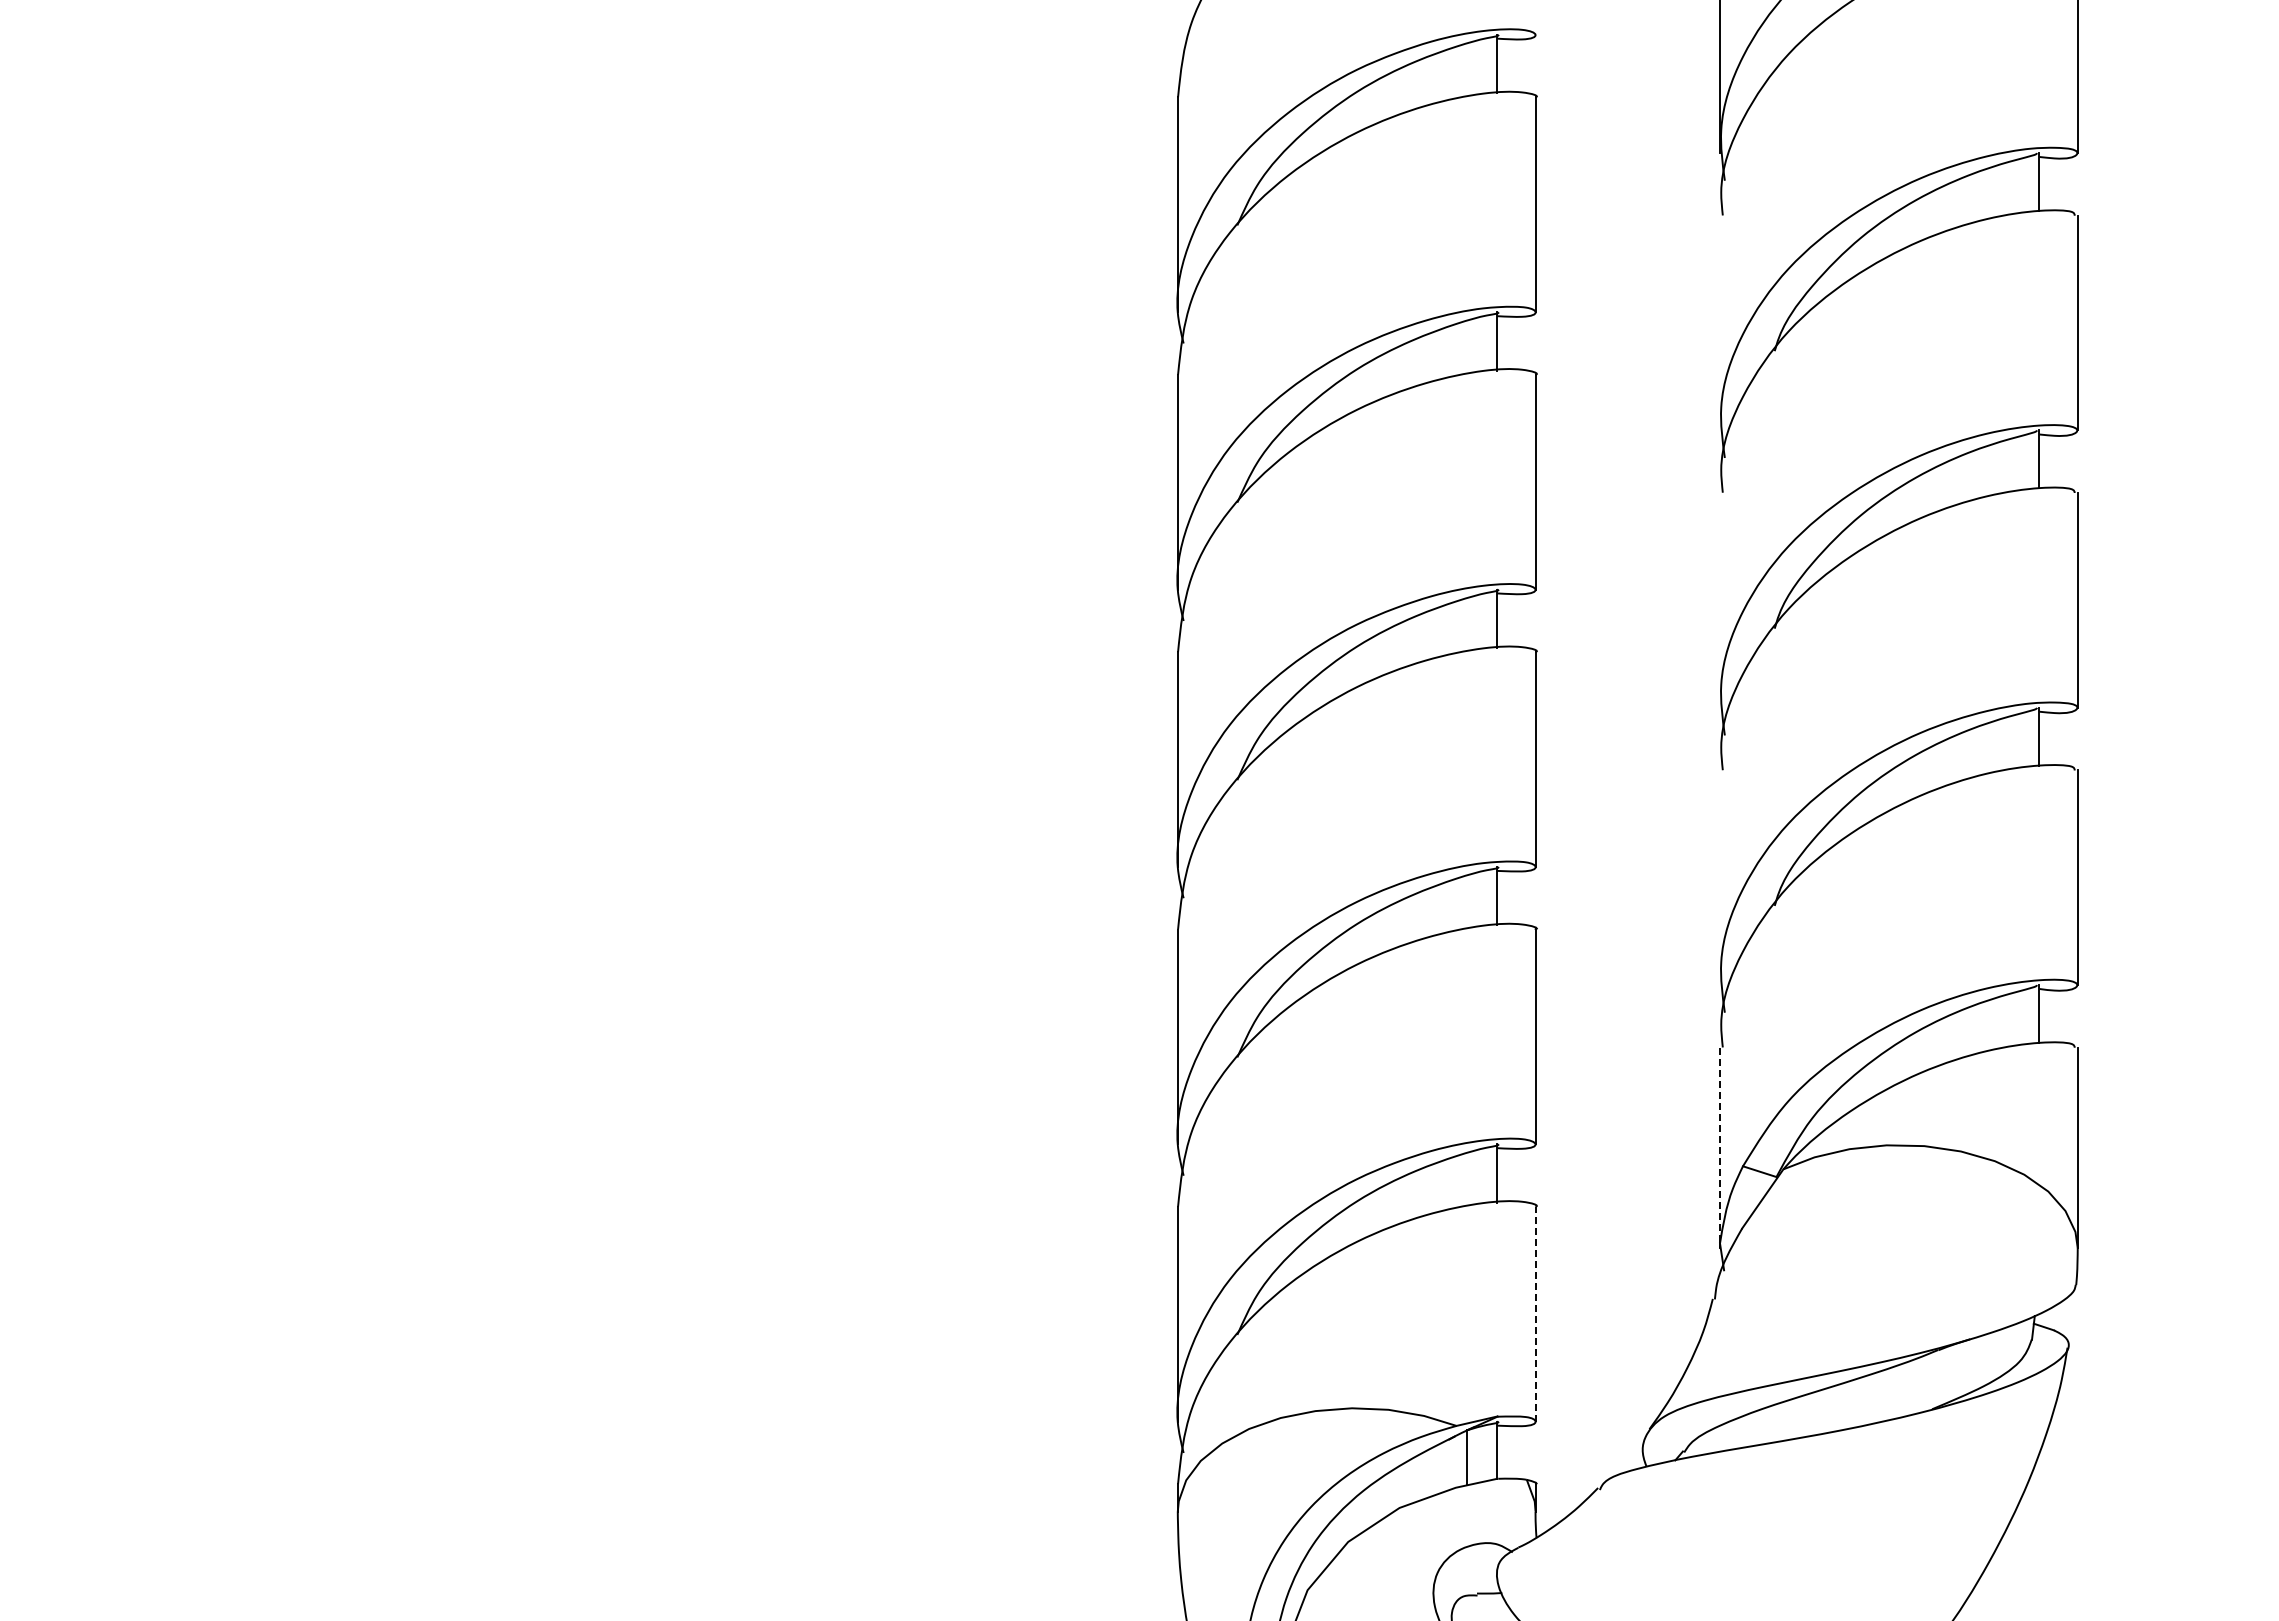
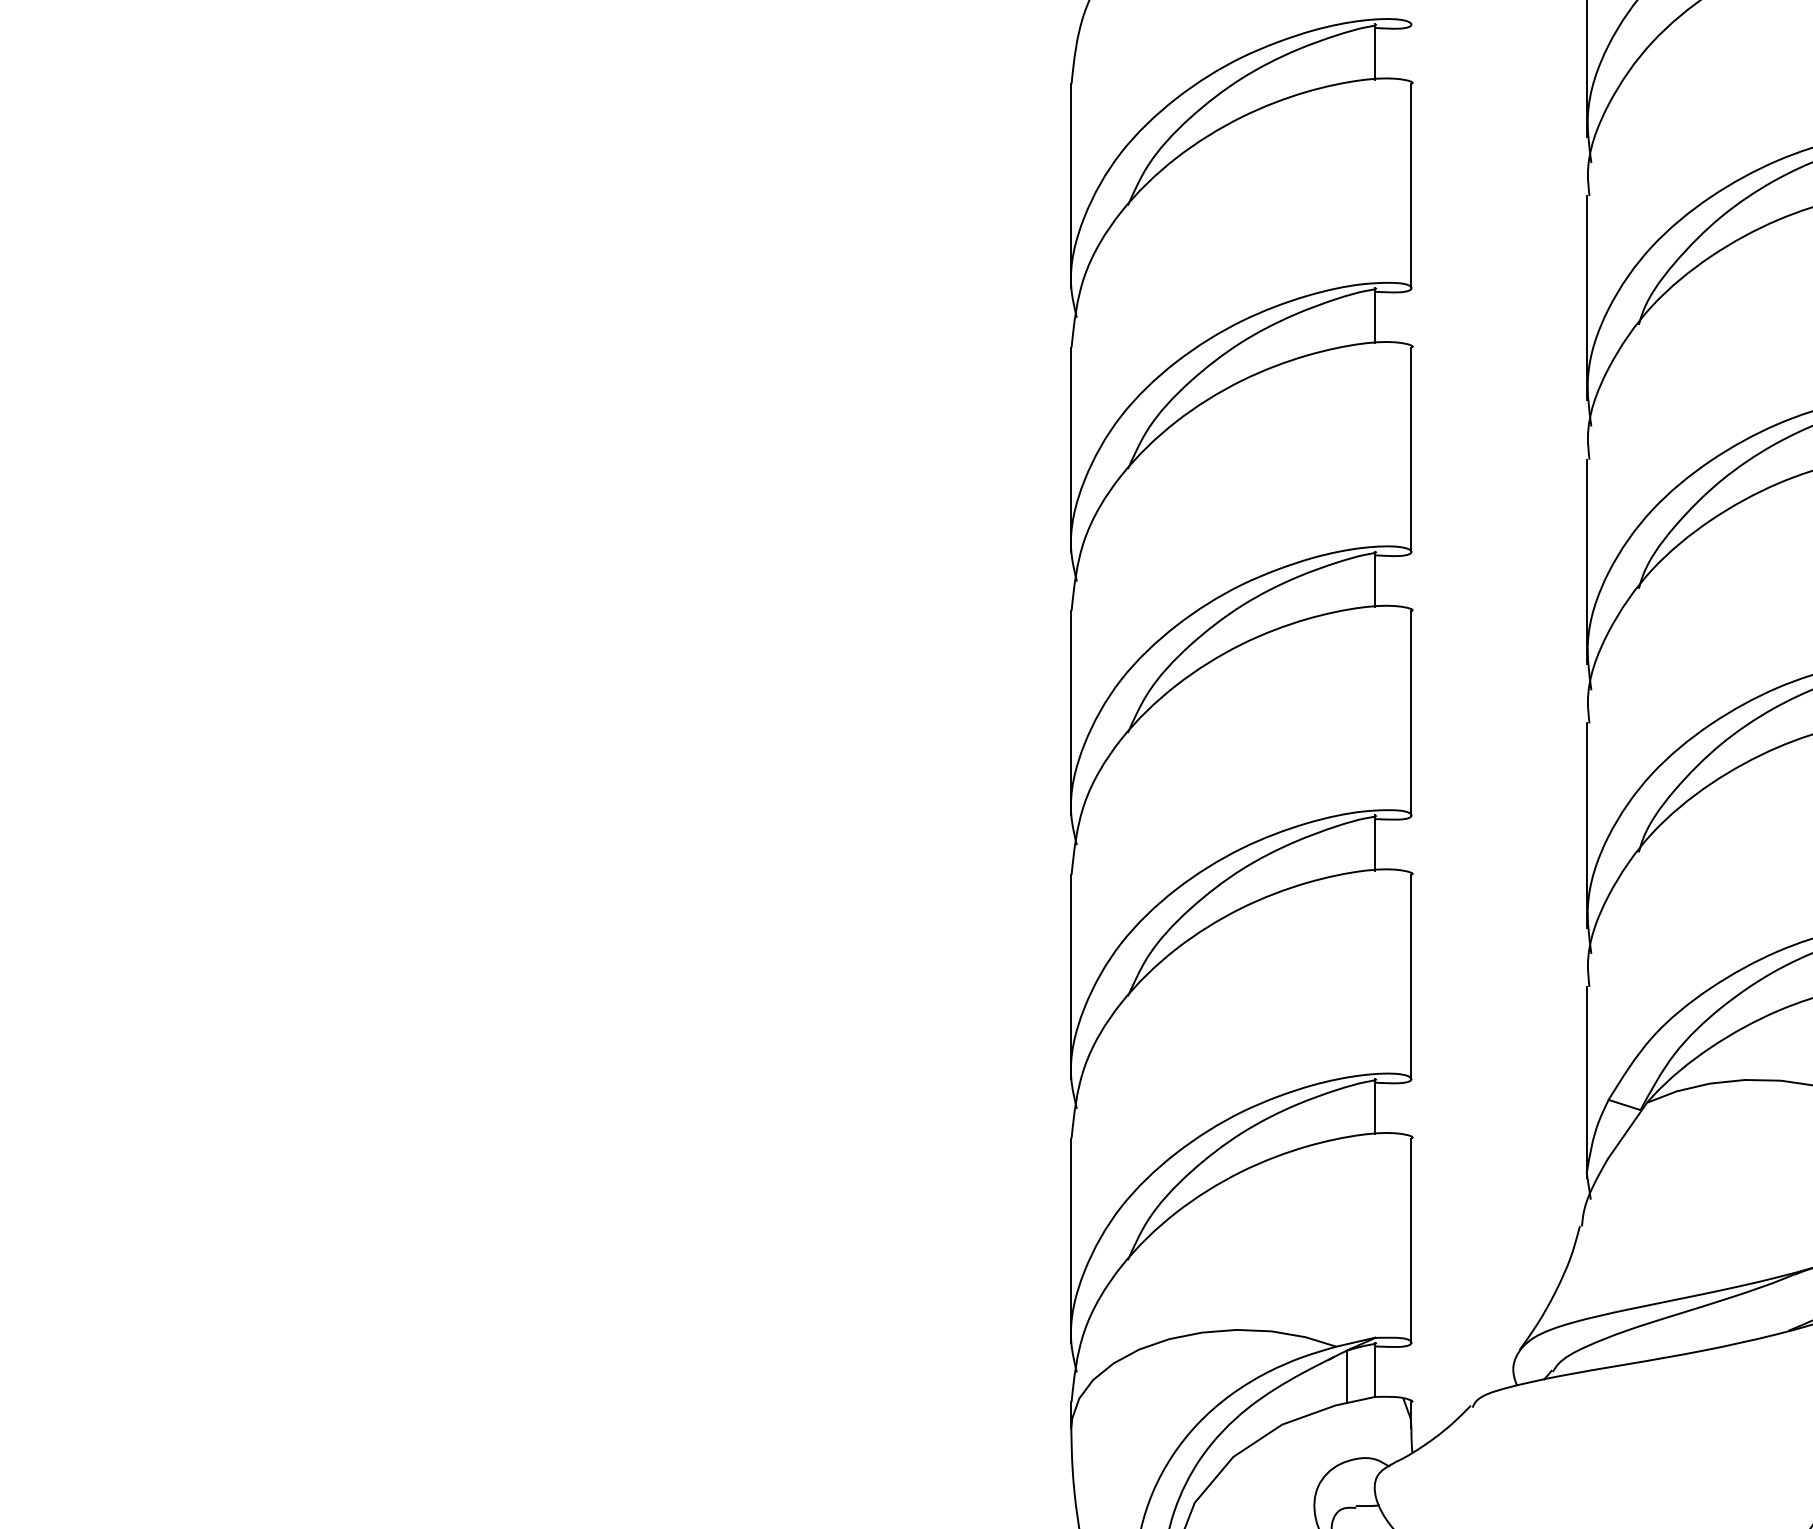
line: (1720, 322) -> (1587, 297), added
line: (1720, 600) -> (1587, 562), added
line: (1720, 877) -> (1587, 825), added
line: (1720, 1148) -> (1587, 1082), dashed -> solid
line: (1535, 1313) -> (1411, 1239), dashed -> solid

